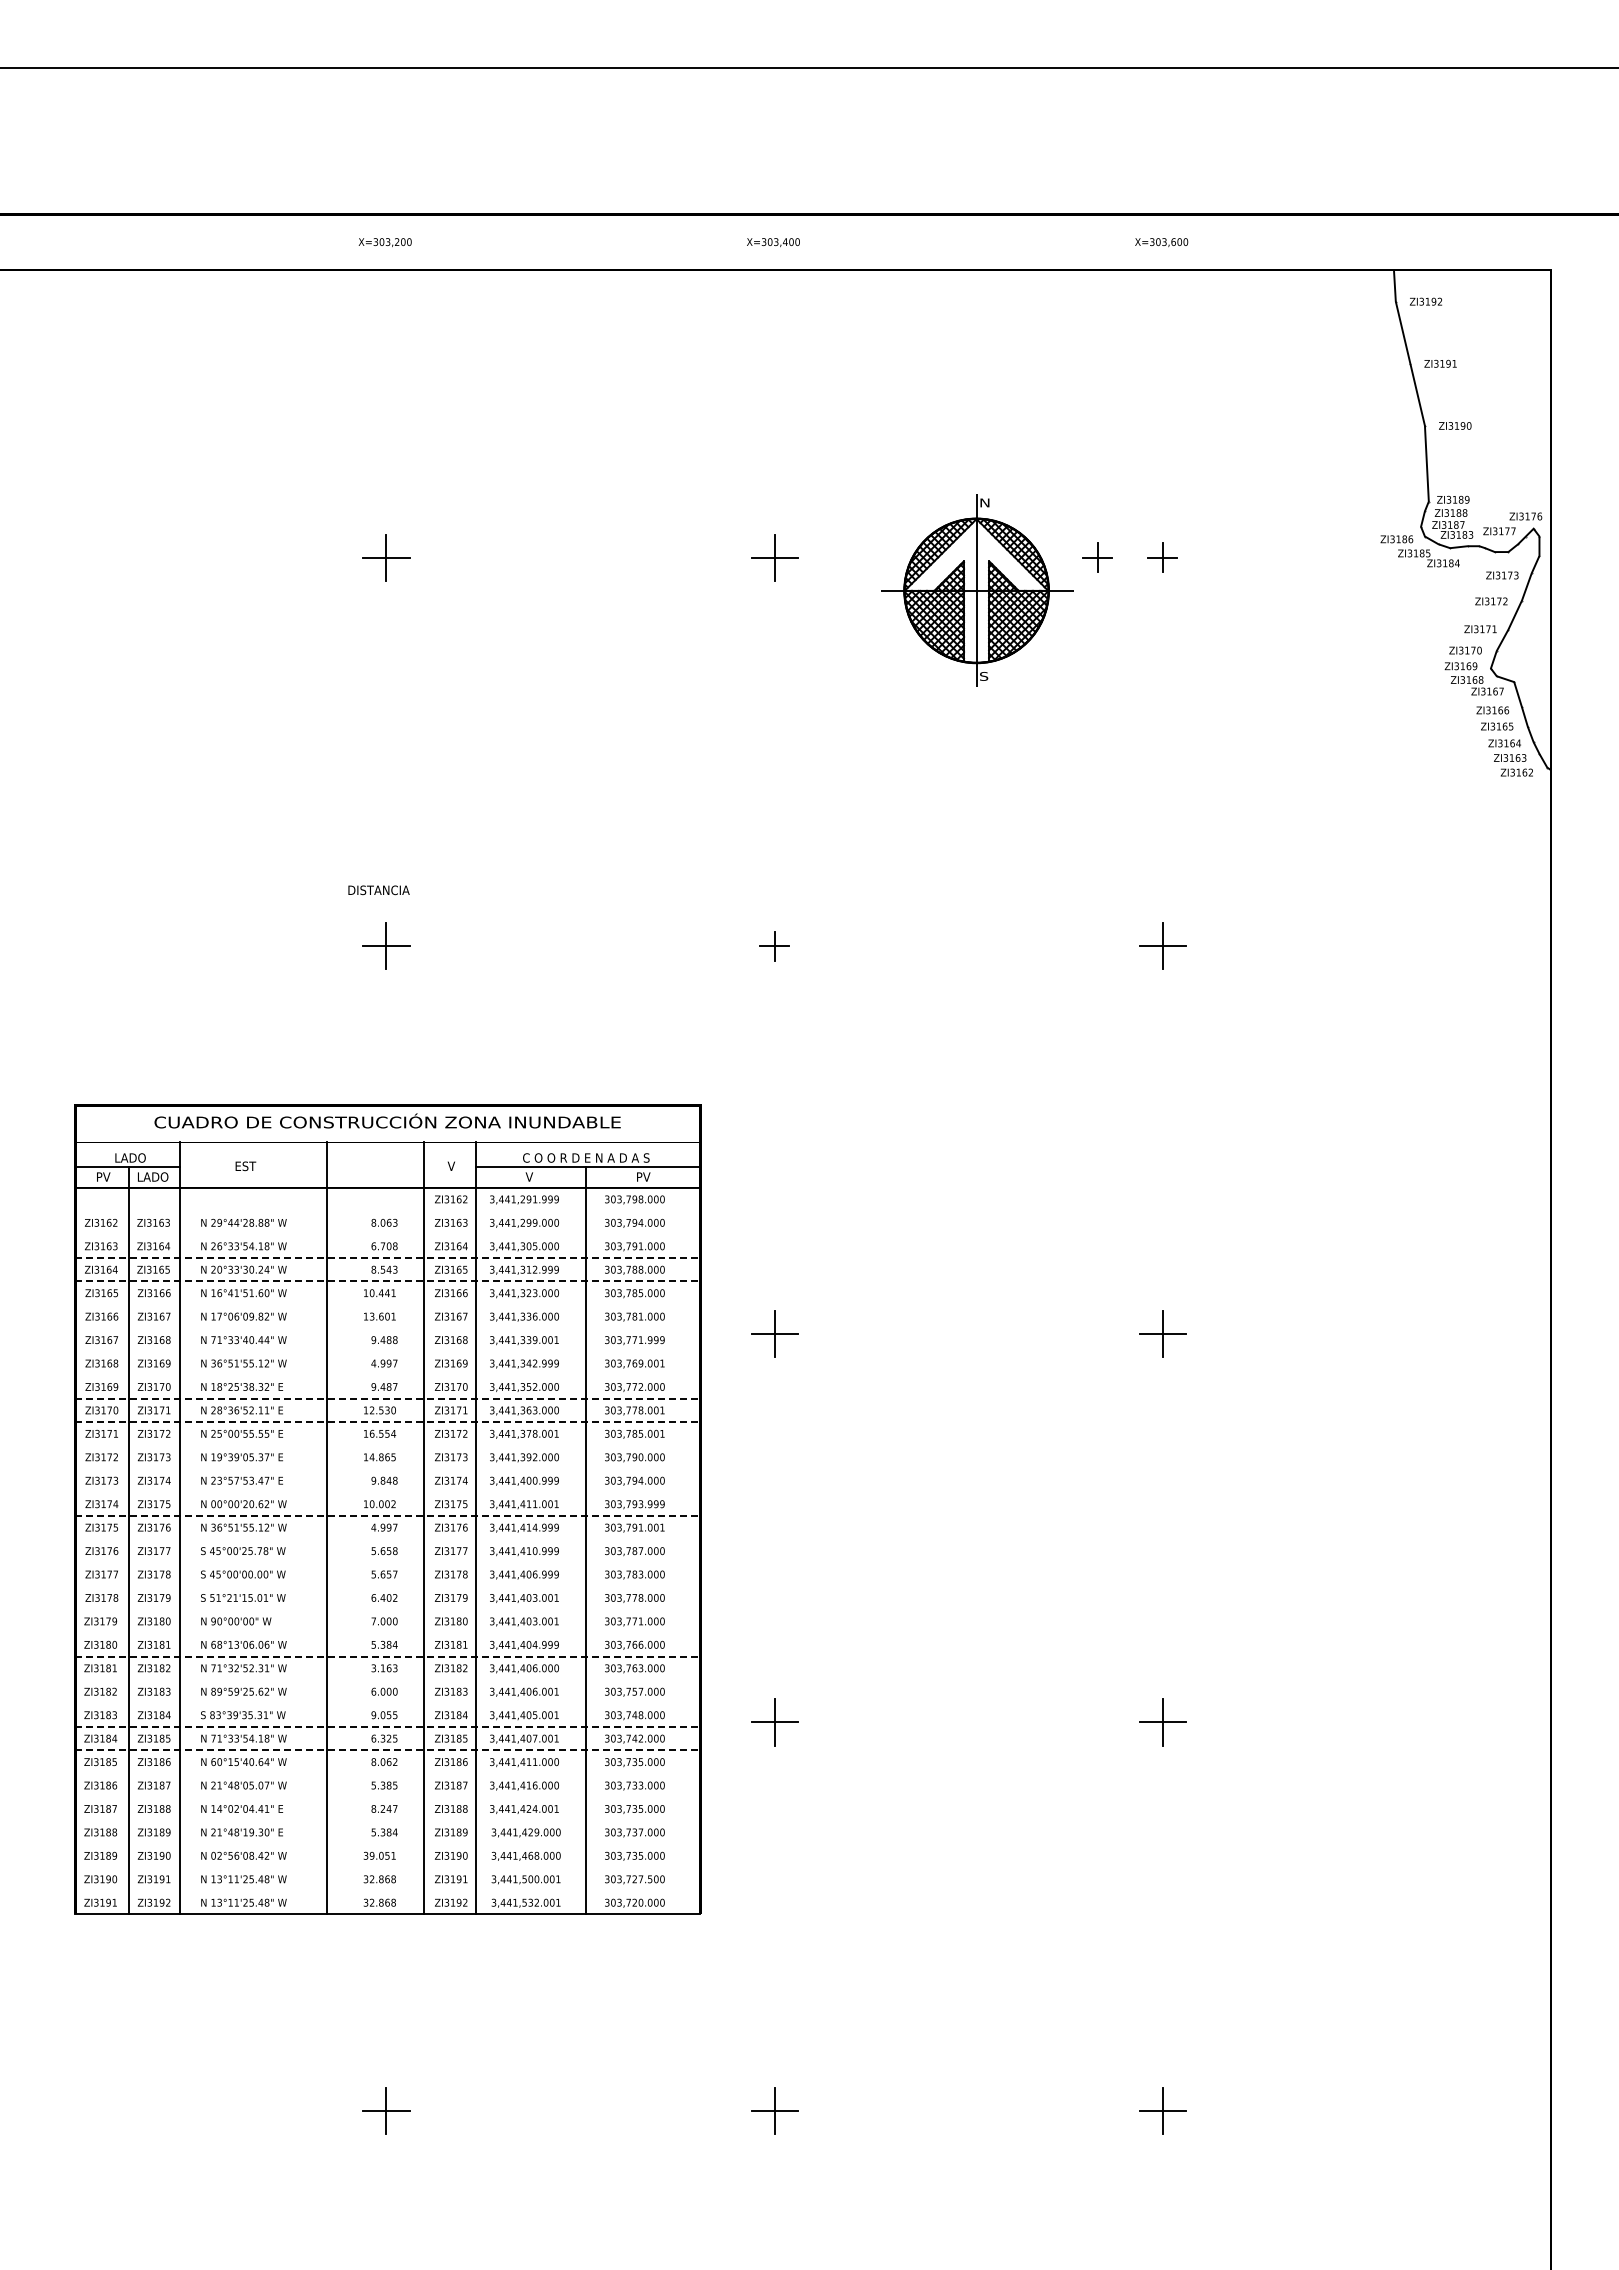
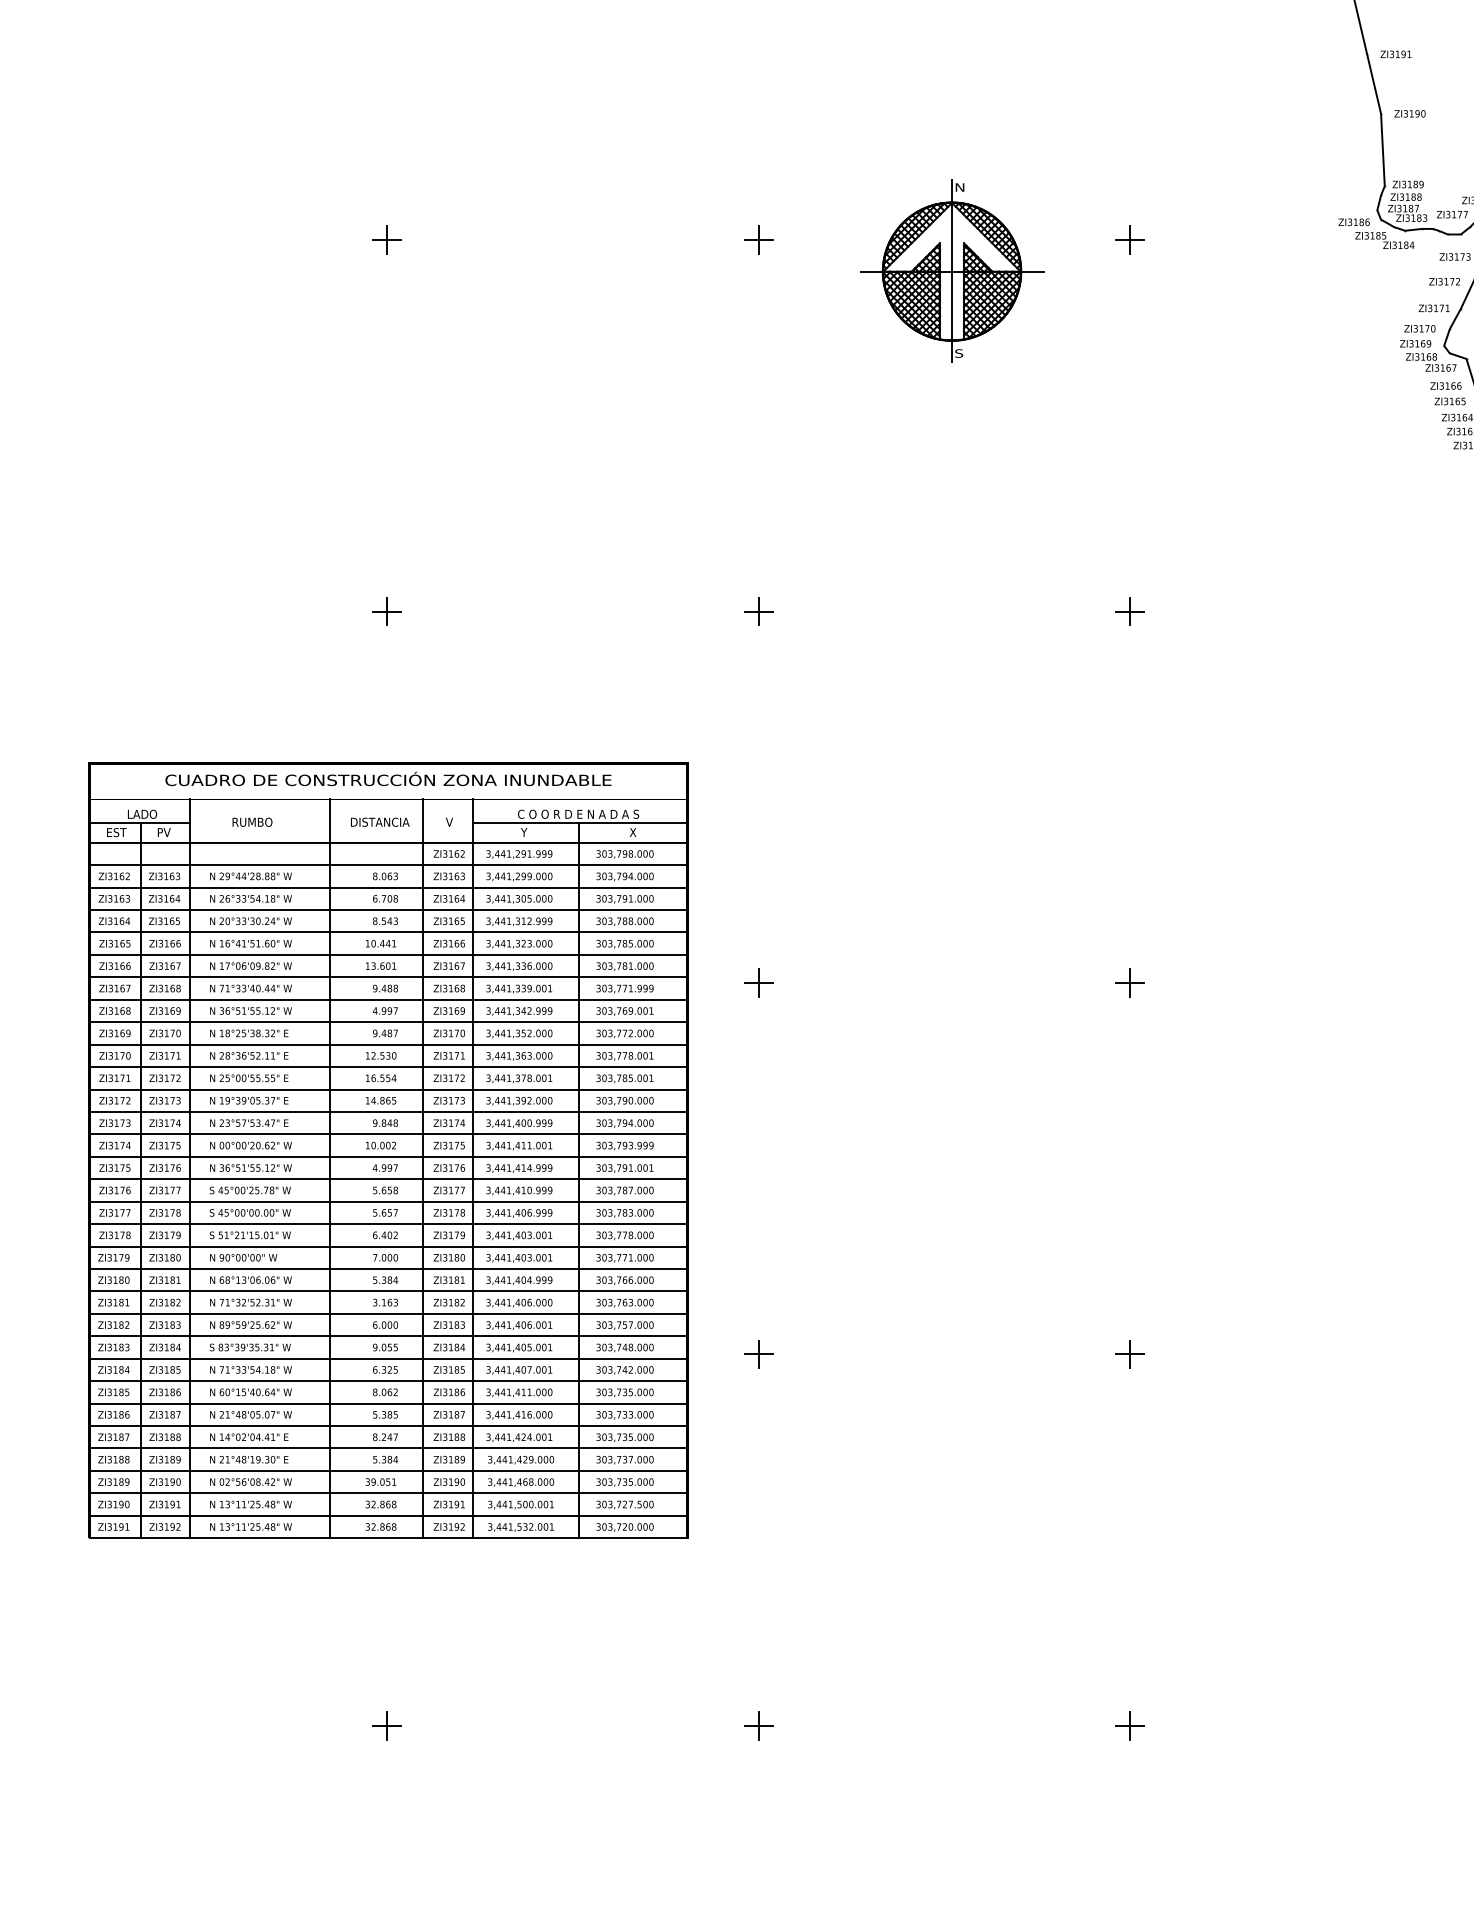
part: (386, 557) -> (387, 239), size x0.62
part: (774, 557) -> (758, 239), size x0.62
part: (1097, 557) -> (1067, 239), removed
text: (378, 890) -> (379, 822), moved
part: (386, 946) -> (387, 611), size x0.62
part: (1162, 946) -> (1129, 611), size x0.62
text: (245, 1166) -> (252, 822), EST -> RUMBO
text: (103, 1176) -> (116, 832), PV -> EST
text: (152, 1176) -> (163, 832), LADO -> PV
text: (529, 1176) -> (524, 832), V -> Y
text: (643, 1176) -> (633, 832), PV -> X
line: (387, 1211) -> (388, 865), added
line: (387, 1234) -> (388, 887), added
line: (388, 1258) -> (389, 910), dashed -> solid
line: (388, 1281) -> (389, 932), dashed -> solid
line: (387, 1304) -> (388, 954), added
line: (387, 1328) -> (388, 977), added
part: (774, 1334) -> (758, 983), size x0.62
part: (1162, 1334) -> (1129, 983), size x0.62
line: (387, 1351) -> (388, 999), added
line: (387, 1375) -> (388, 1022), added
line: (388, 1398) -> (389, 1044), dashed -> solid
line: (388, 1422) -> (389, 1067), dashed -> solid
line: (387, 1445) -> (388, 1089), added
line: (387, 1469) -> (388, 1112), added
line: (387, 1492) -> (388, 1134), added
line: (388, 1515) -> (389, 1156), dashed -> solid
line: (387, 1539) -> (388, 1179), added
line: (387, 1562) -> (388, 1201), added
line: (387, 1586) -> (388, 1224), added
line: (387, 1609) -> (388, 1246), added
line: (387, 1633) -> (388, 1269), added
line: (388, 1656) -> (389, 1291), dashed -> solid
line: (387, 1680) -> (388, 1314), added
line: (387, 1703) -> (388, 1336), added
part: (774, 1722) -> (758, 1354), size x0.62
part: (1162, 1722) -> (1129, 1354), size x0.62
line: (388, 1726) -> (389, 1358), dashed -> solid
line: (388, 1750) -> (389, 1381), dashed -> solid
line: (387, 1773) -> (388, 1403), added
line: (387, 1797) -> (388, 1426), added
line: (387, 1820) -> (388, 1448), added
line: (387, 1844) -> (388, 1471), added
line: (387, 1867) -> (388, 1493), added
line: (387, 1891) -> (388, 1516), added
part: (386, 2110) -> (387, 1725), size x0.62
part: (774, 2110) -> (758, 1725), size x0.62
part: (1162, 2110) -> (1129, 1725), size x0.62

